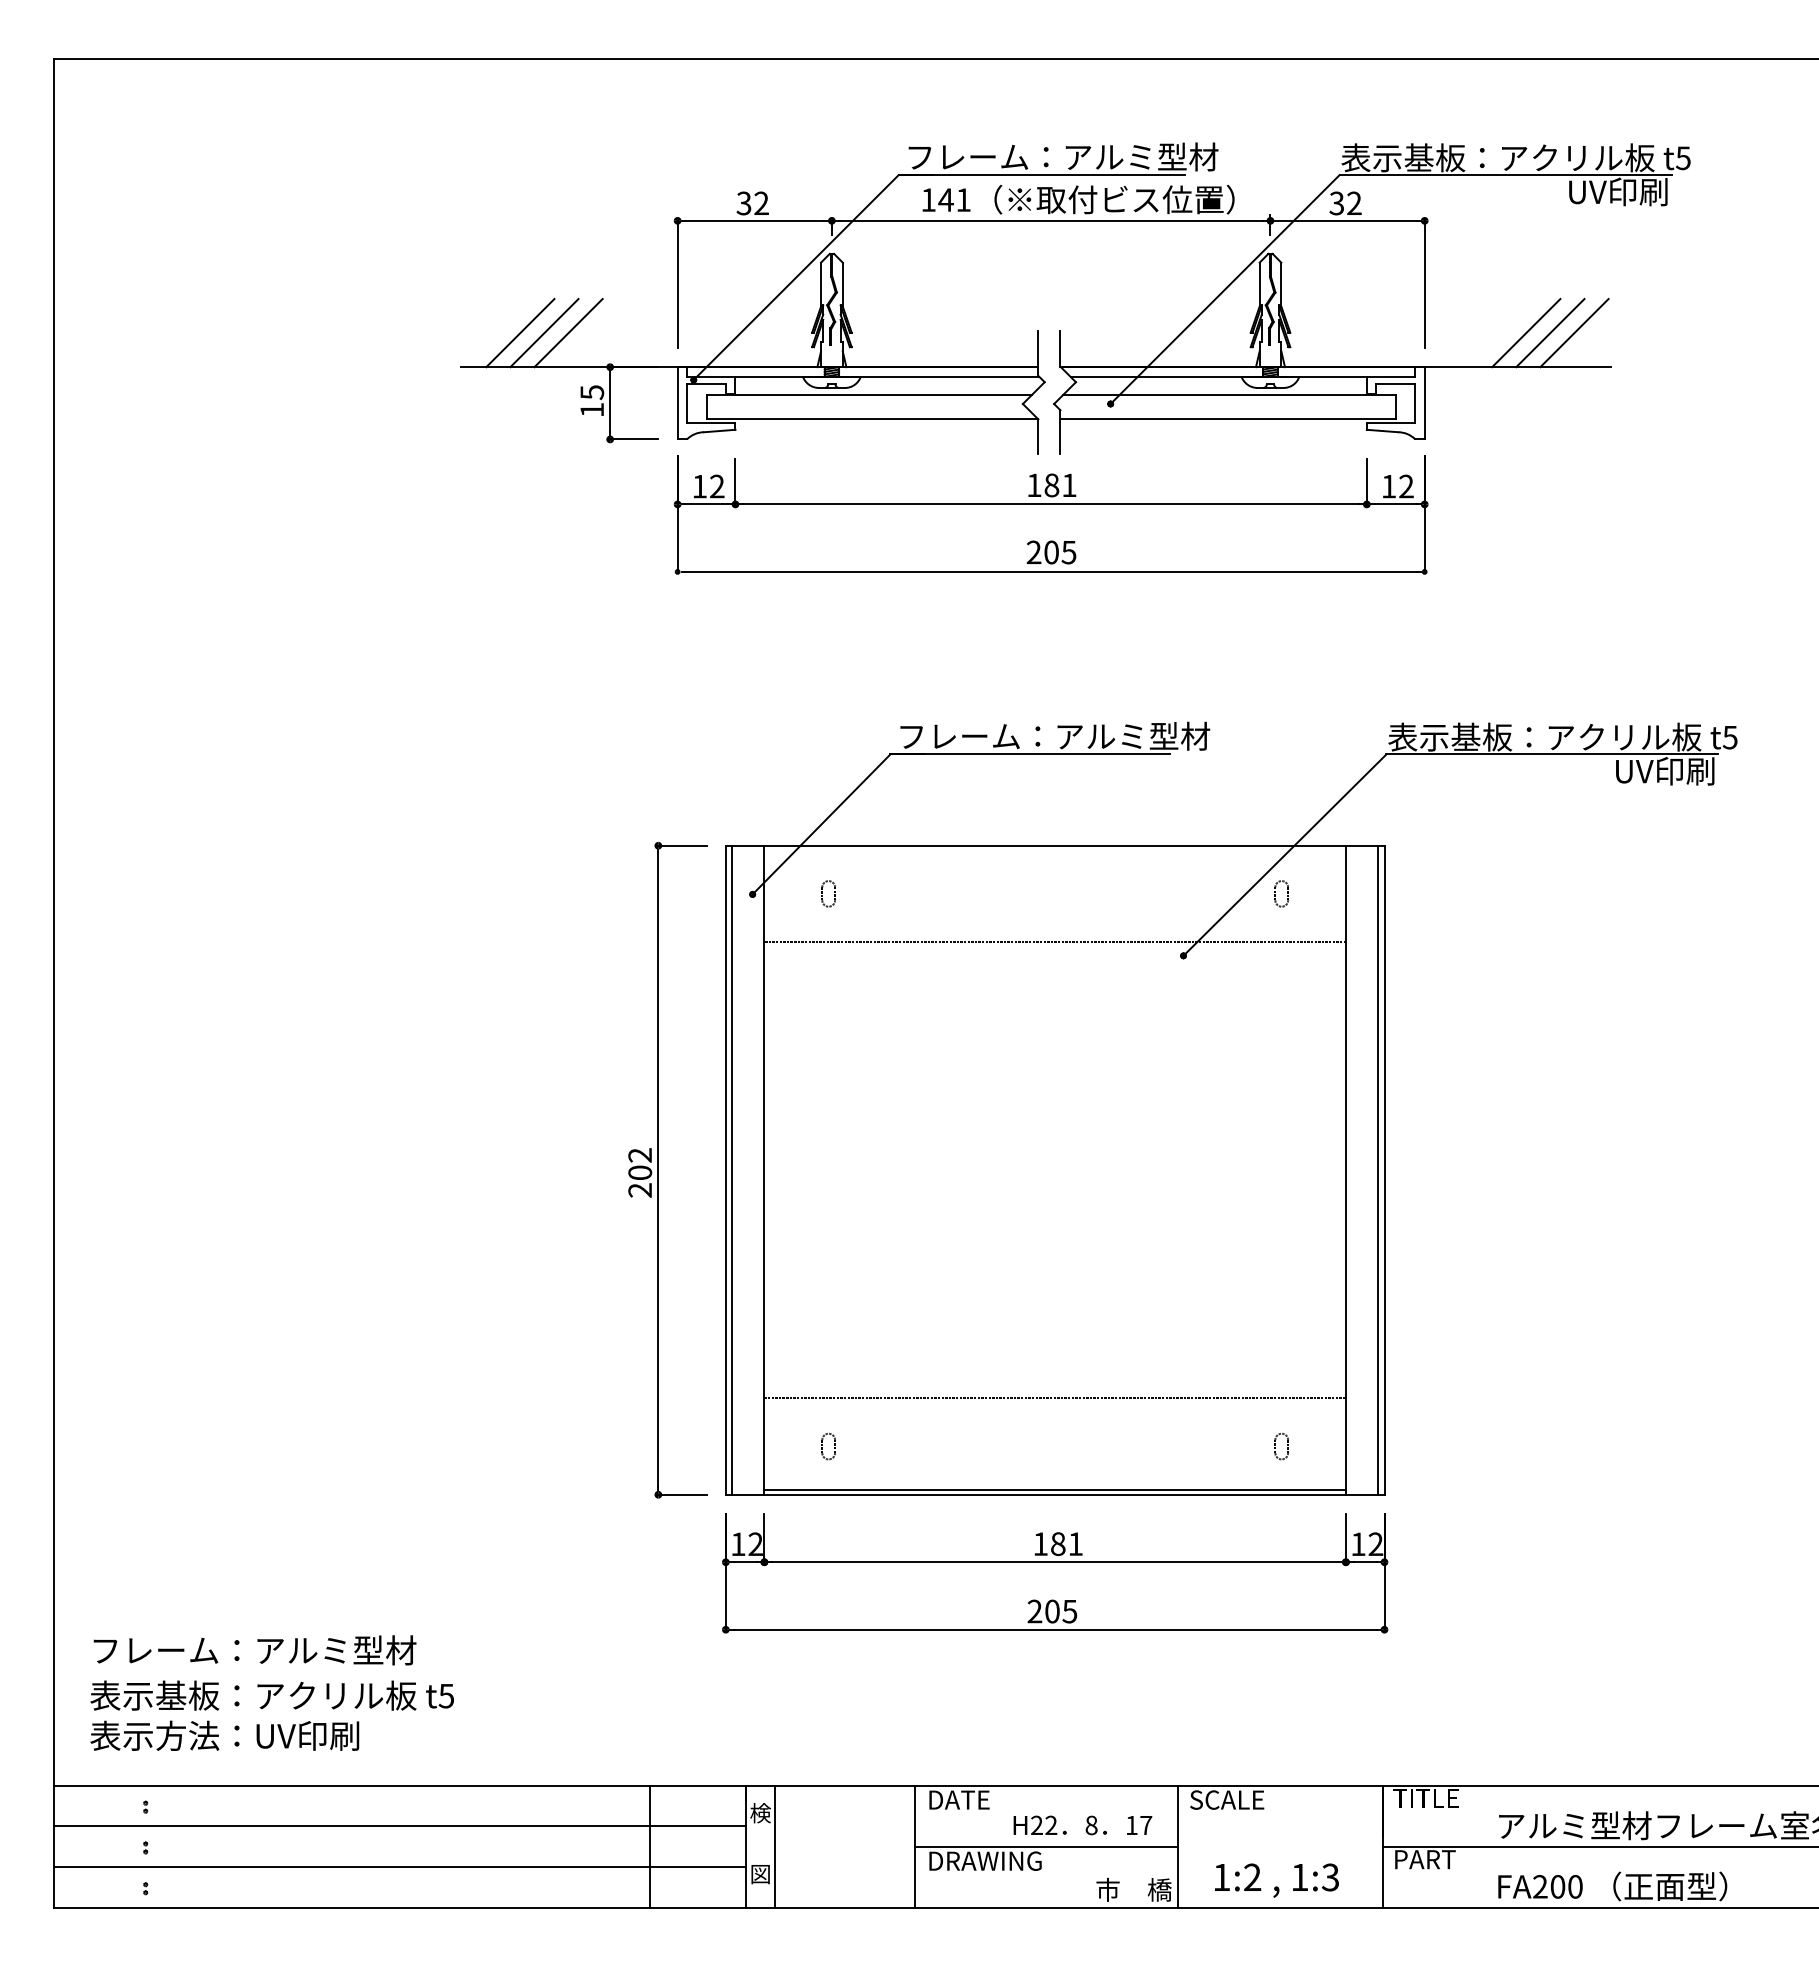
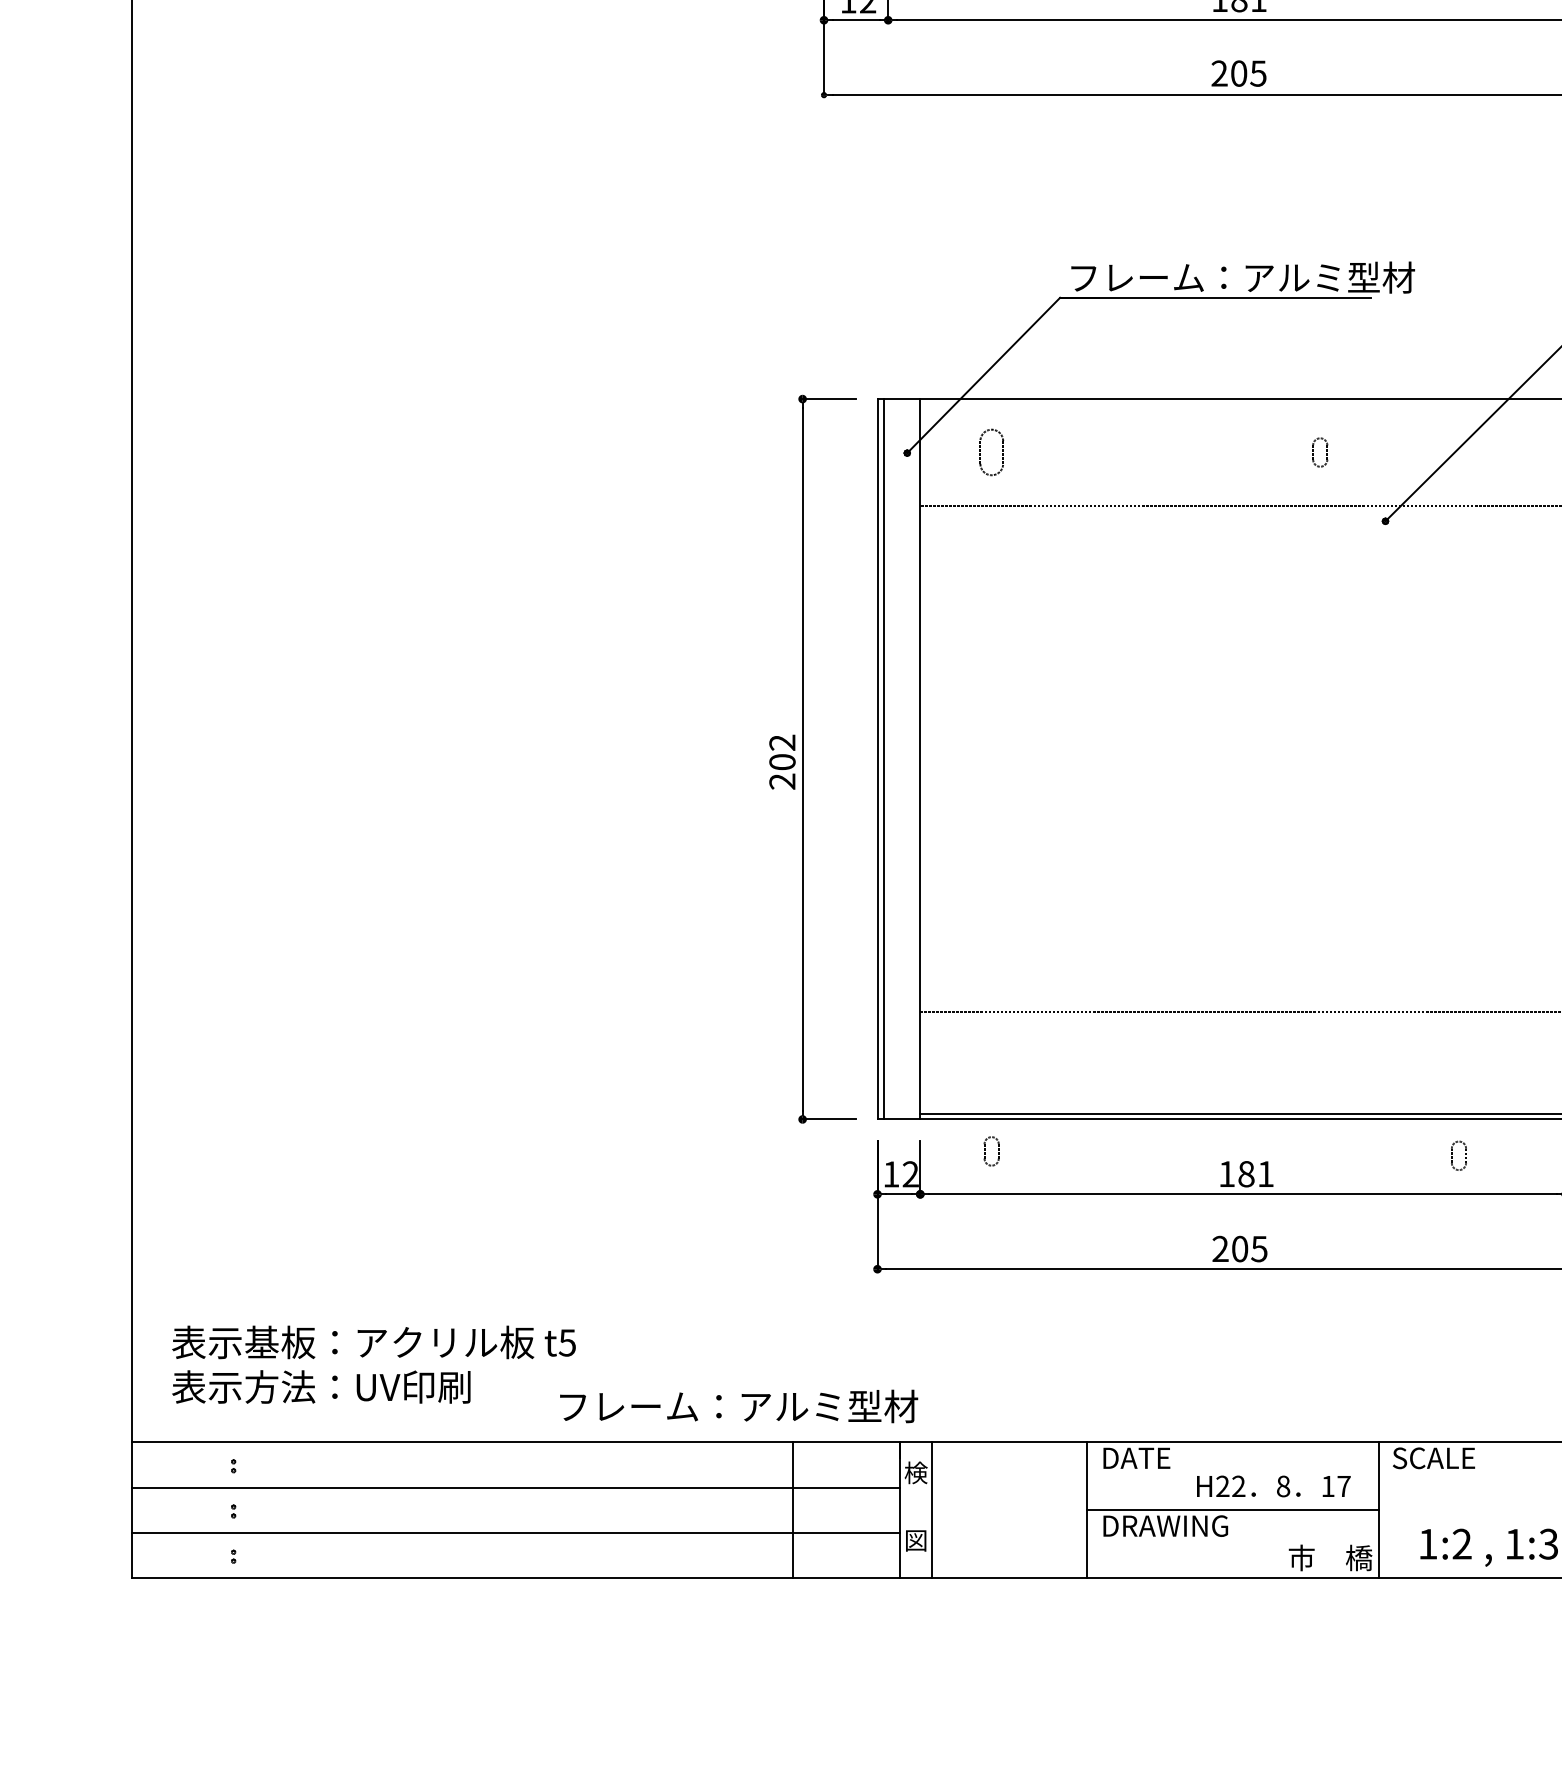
part: (828, 893) -> (991, 452), size x1.6
part: (1281, 893) -> (1319, 452), moved
part: (822, 1445) -> (984, 1150), moved
part: (1275, 1445) -> (1452, 1154), moved
text: (254, 1650) -> (738, 1406), moved

